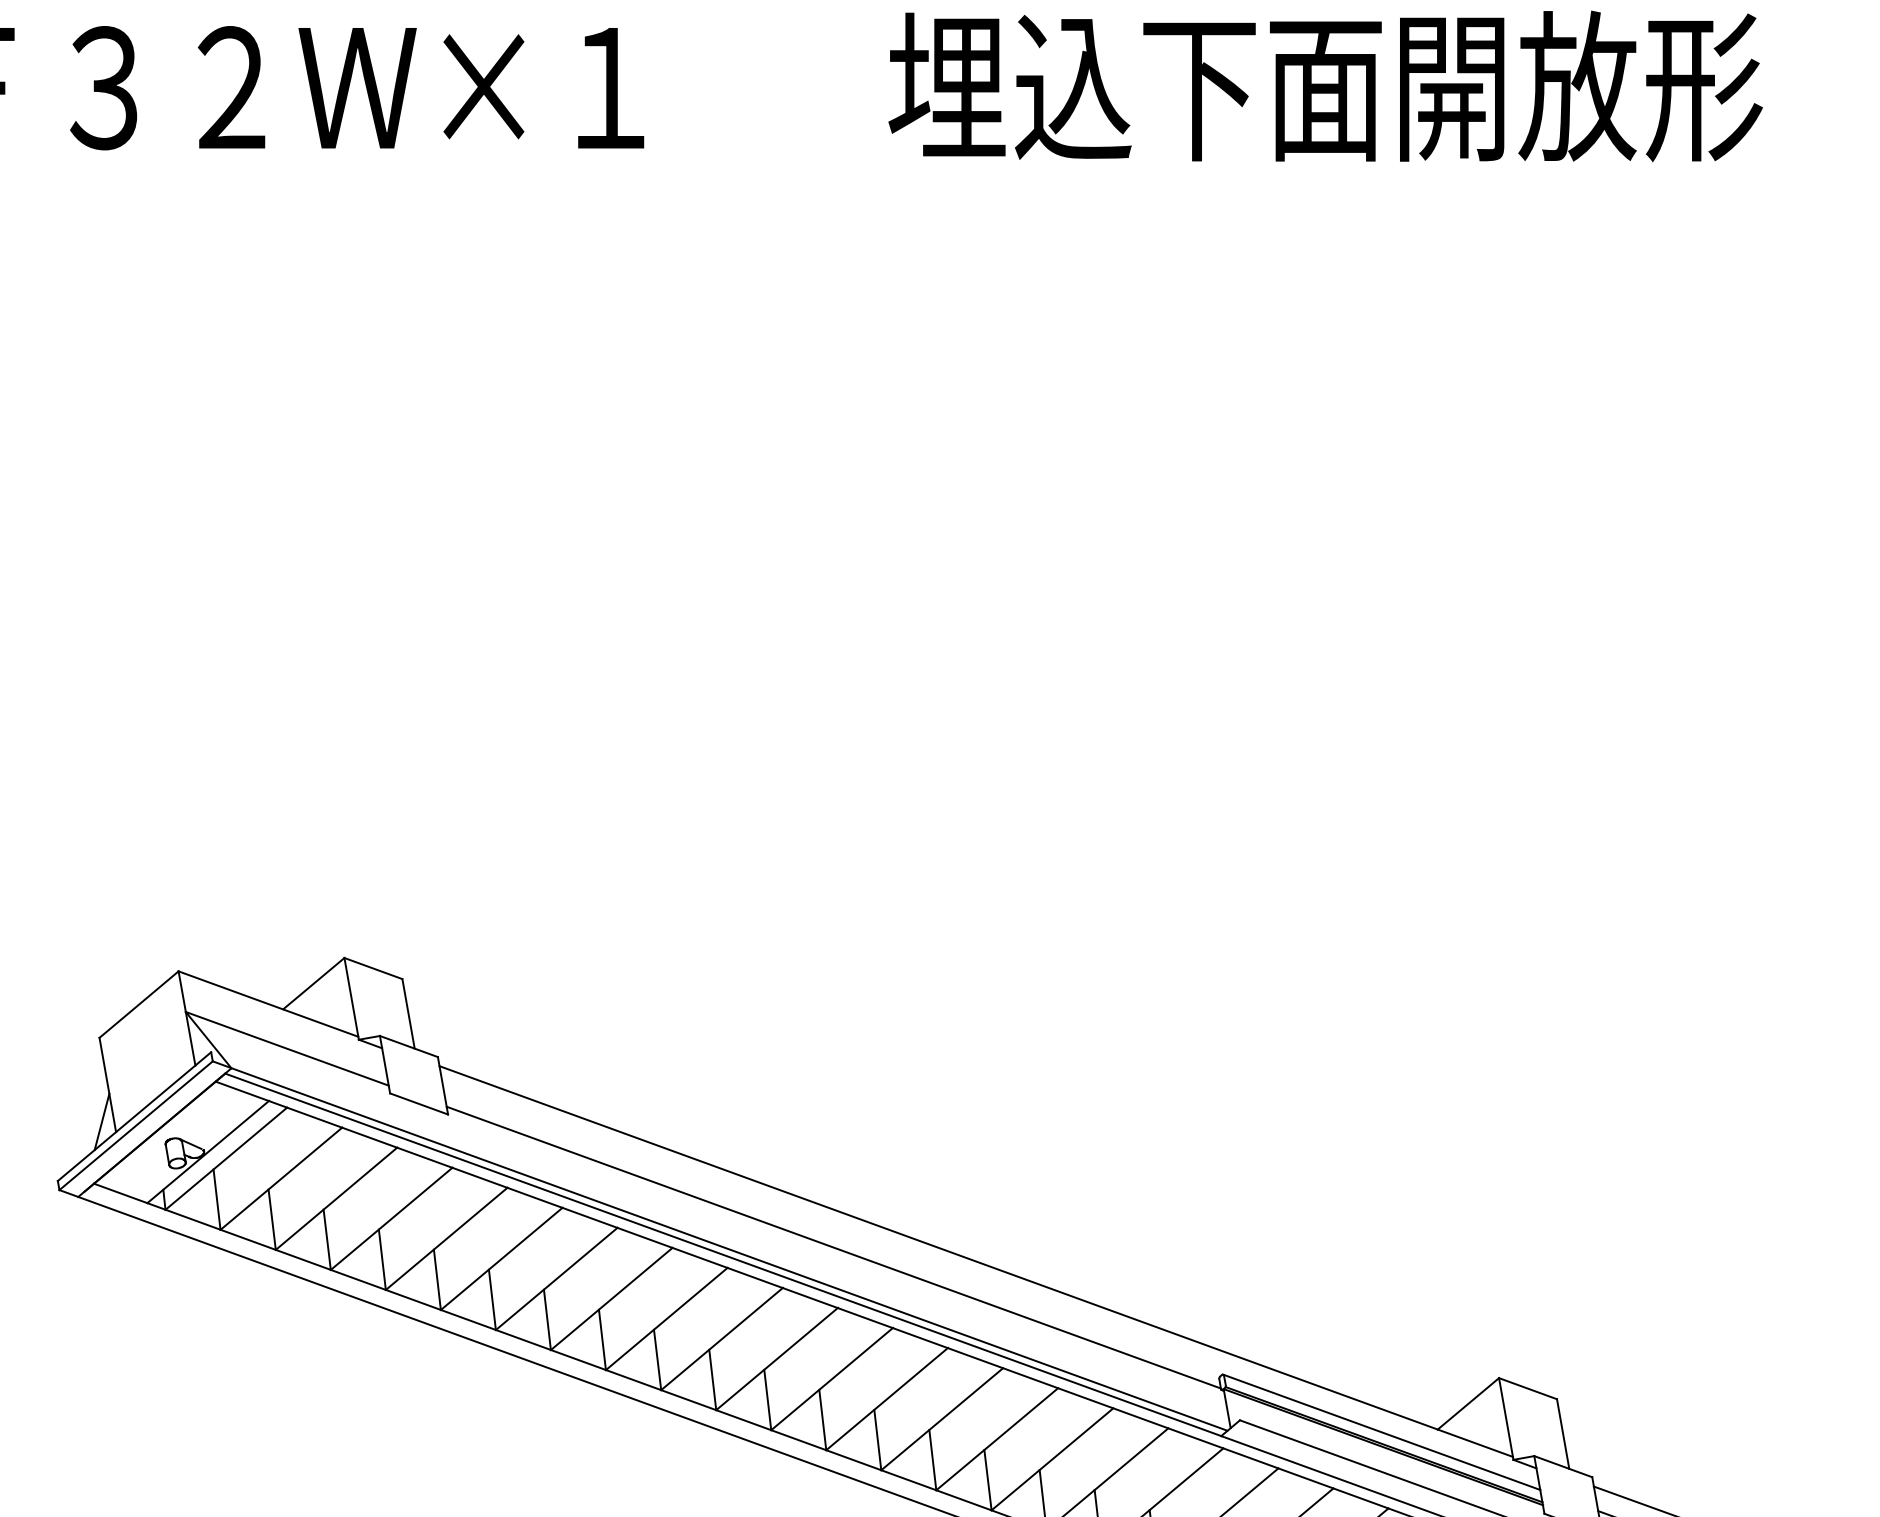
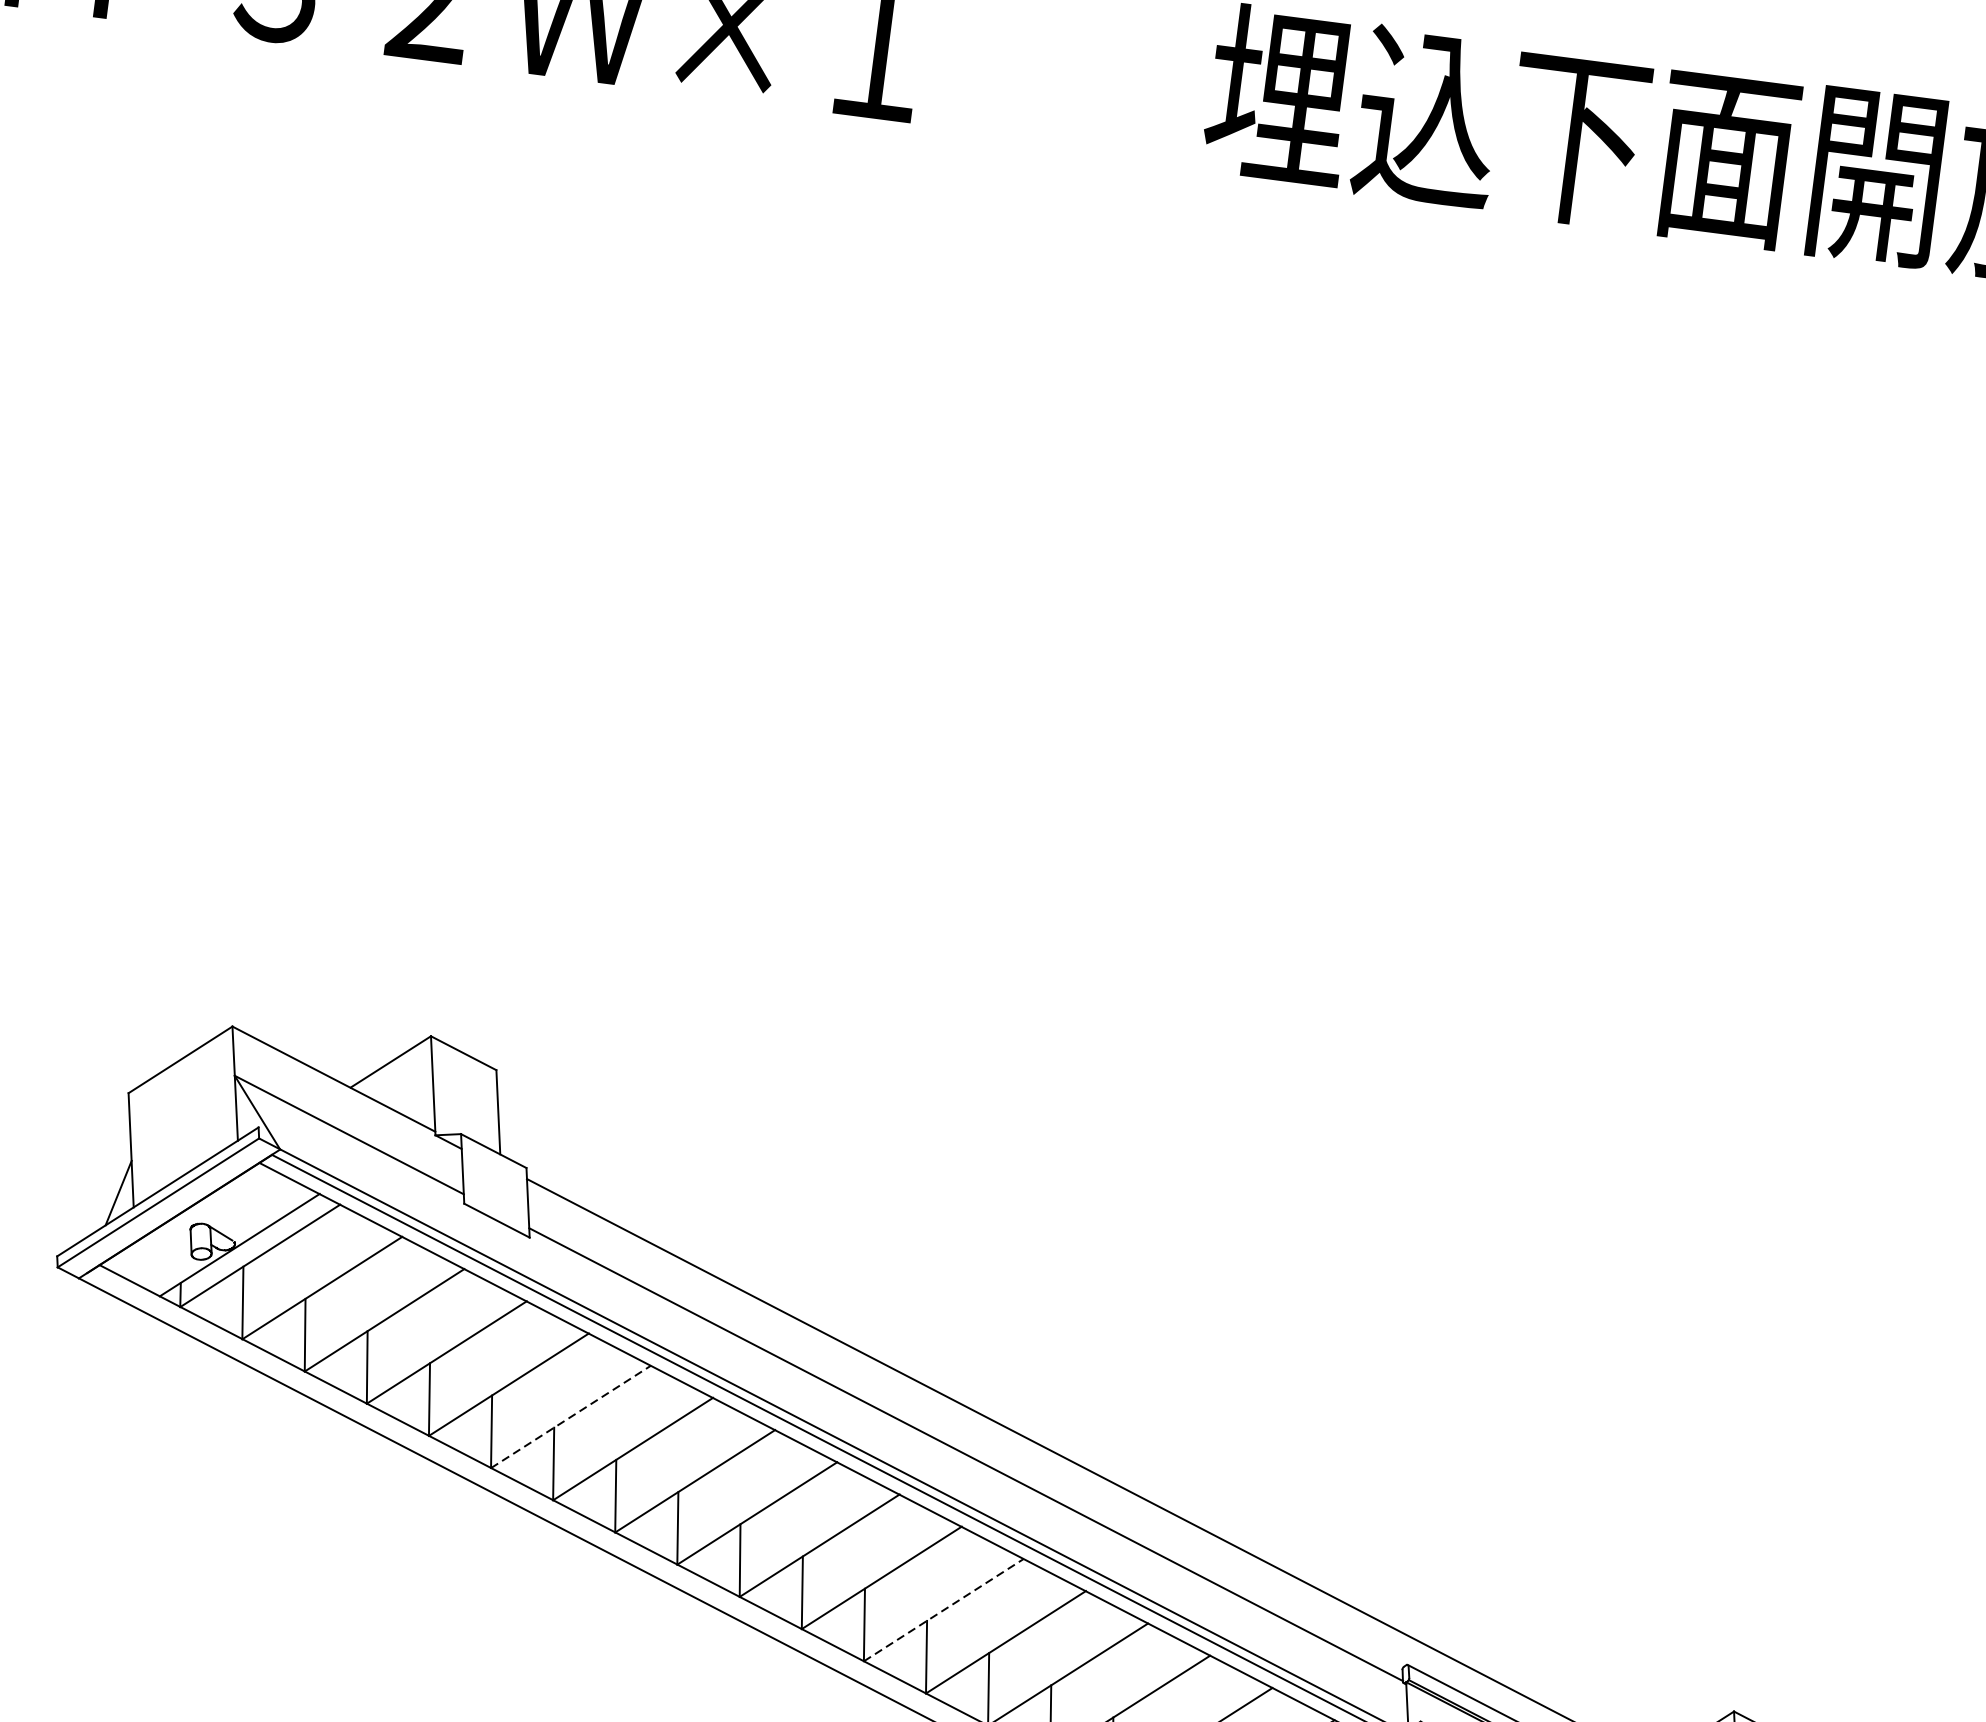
line: (501, 1258) -> (570, 1416), solid -> dashed
line: (832, 1379) -> (944, 1610), solid -> dashed

